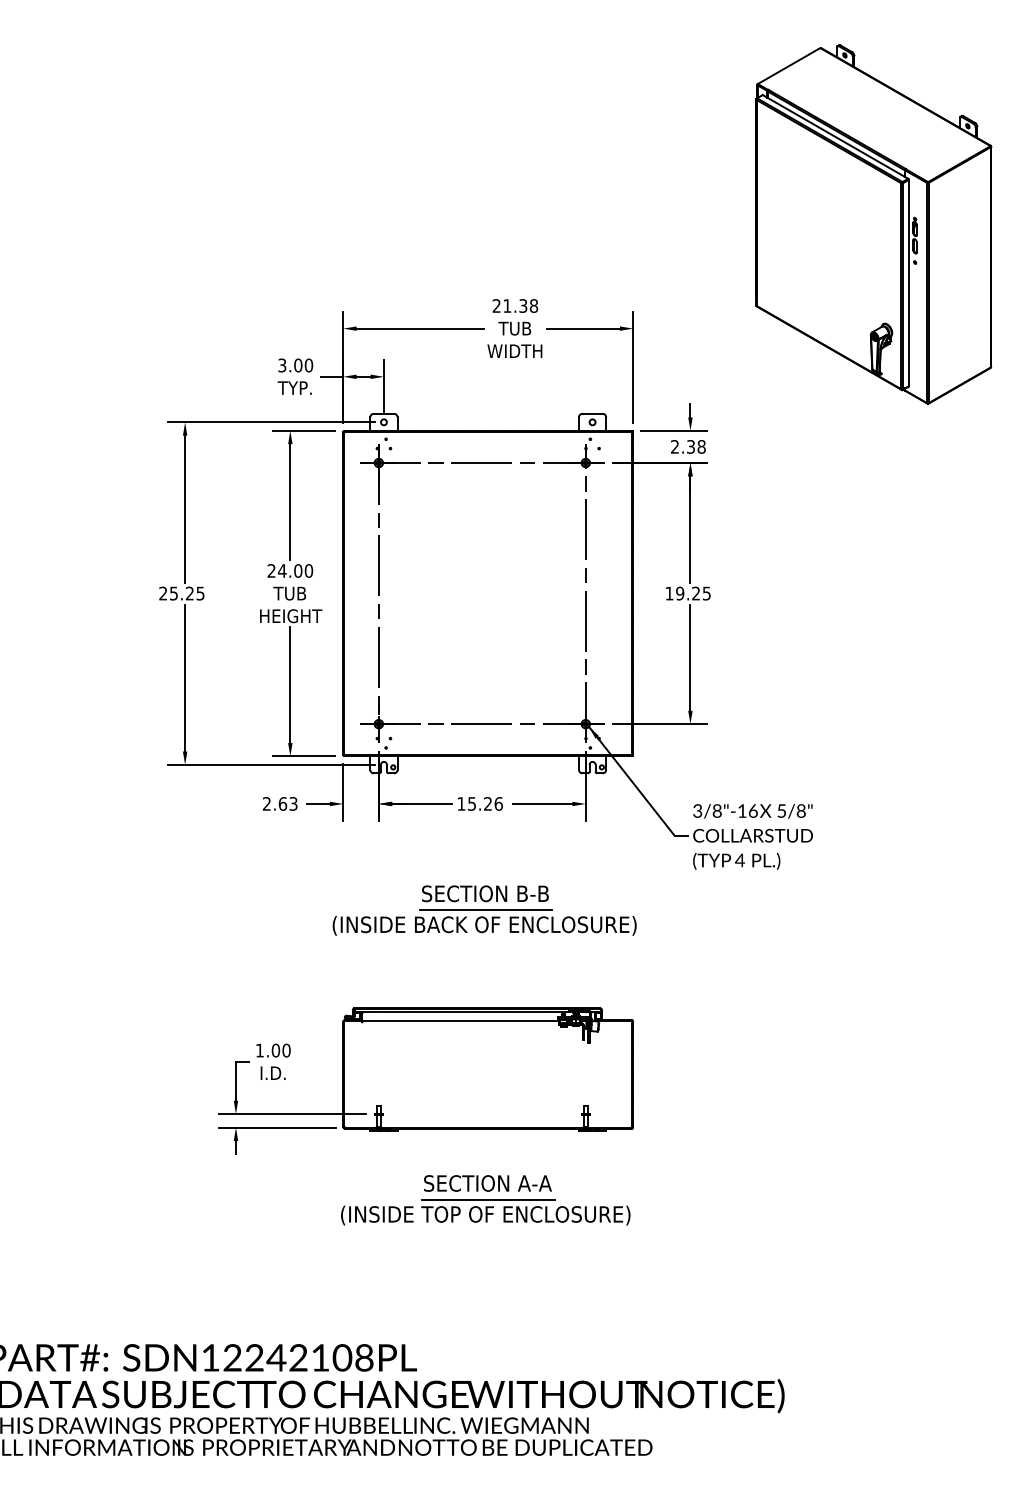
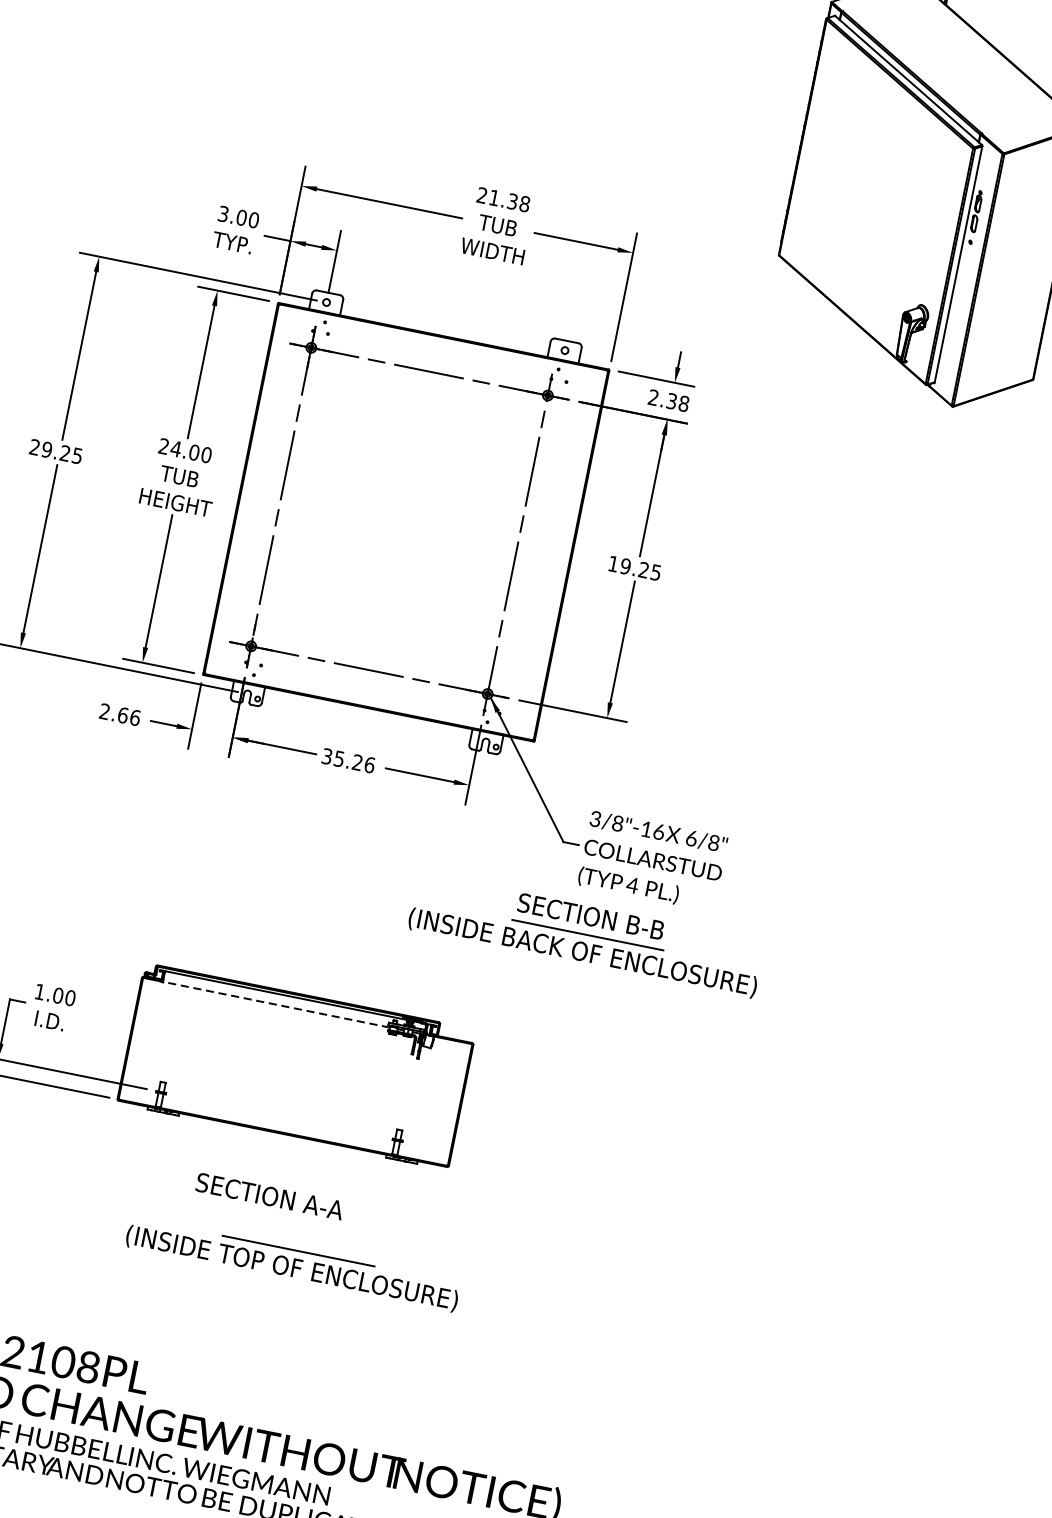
text: (173, 593) -> (46, 449), 25.25 -> 29.25
text: (293, 803) -> (135, 717), 2.63 -> 2.66
text: (461, 803) -> (327, 756), 15.26 -> 35.26
text: (781, 810) -> (691, 837), 5/8" -> 6/8"
part: (484, 910) -> (586, 935), moved
line: (460, 1021) -> (275, 1004), solid -> dashed
part: (485, 1212) -> (292, 1265), moved

